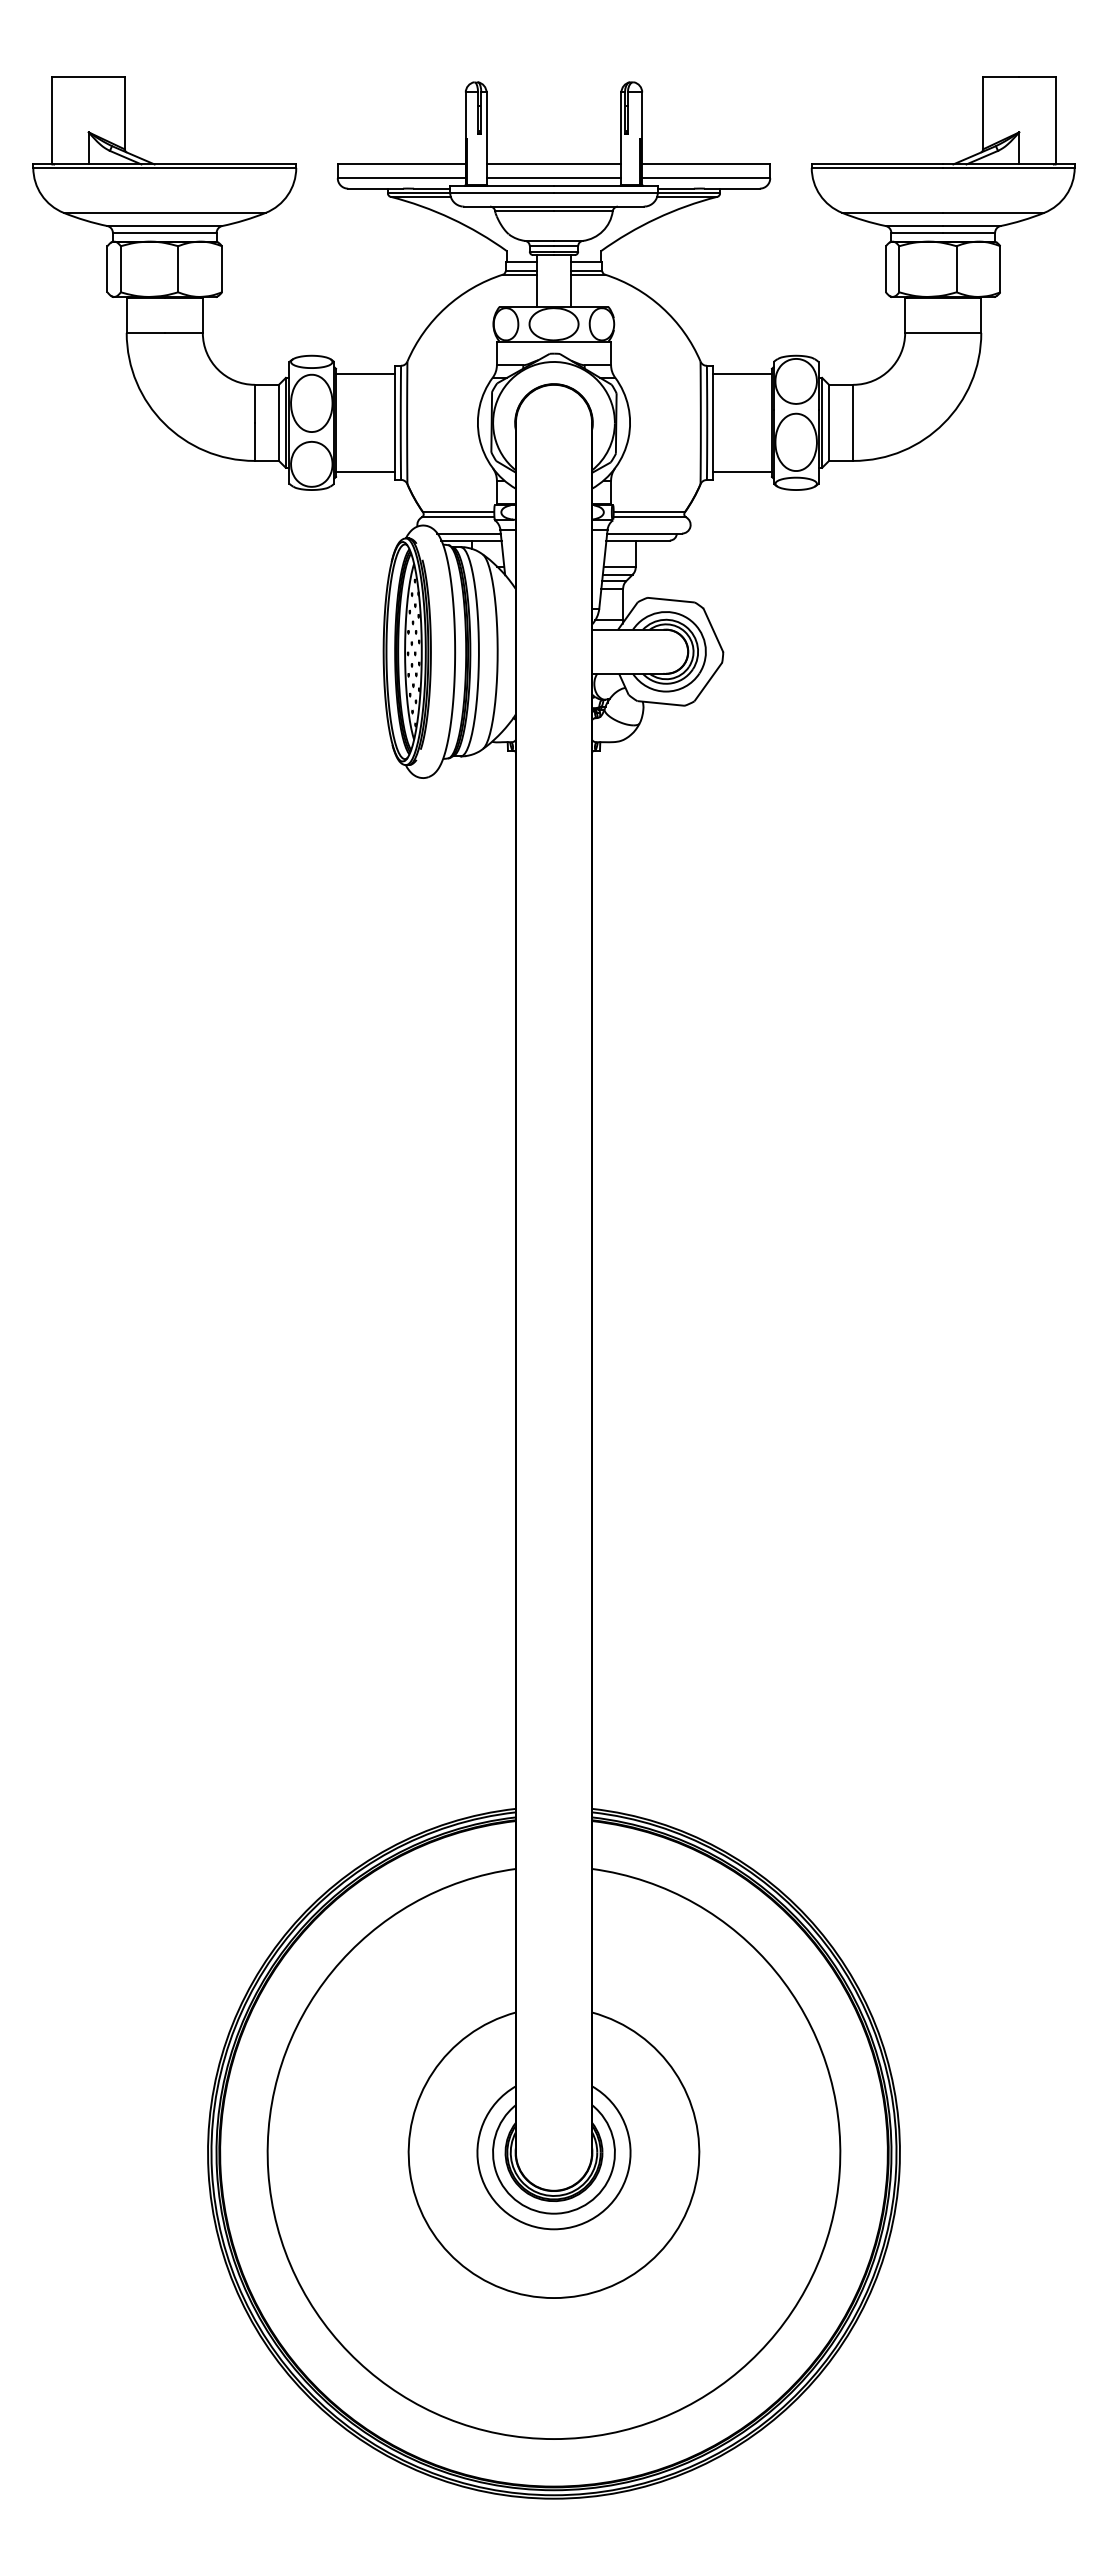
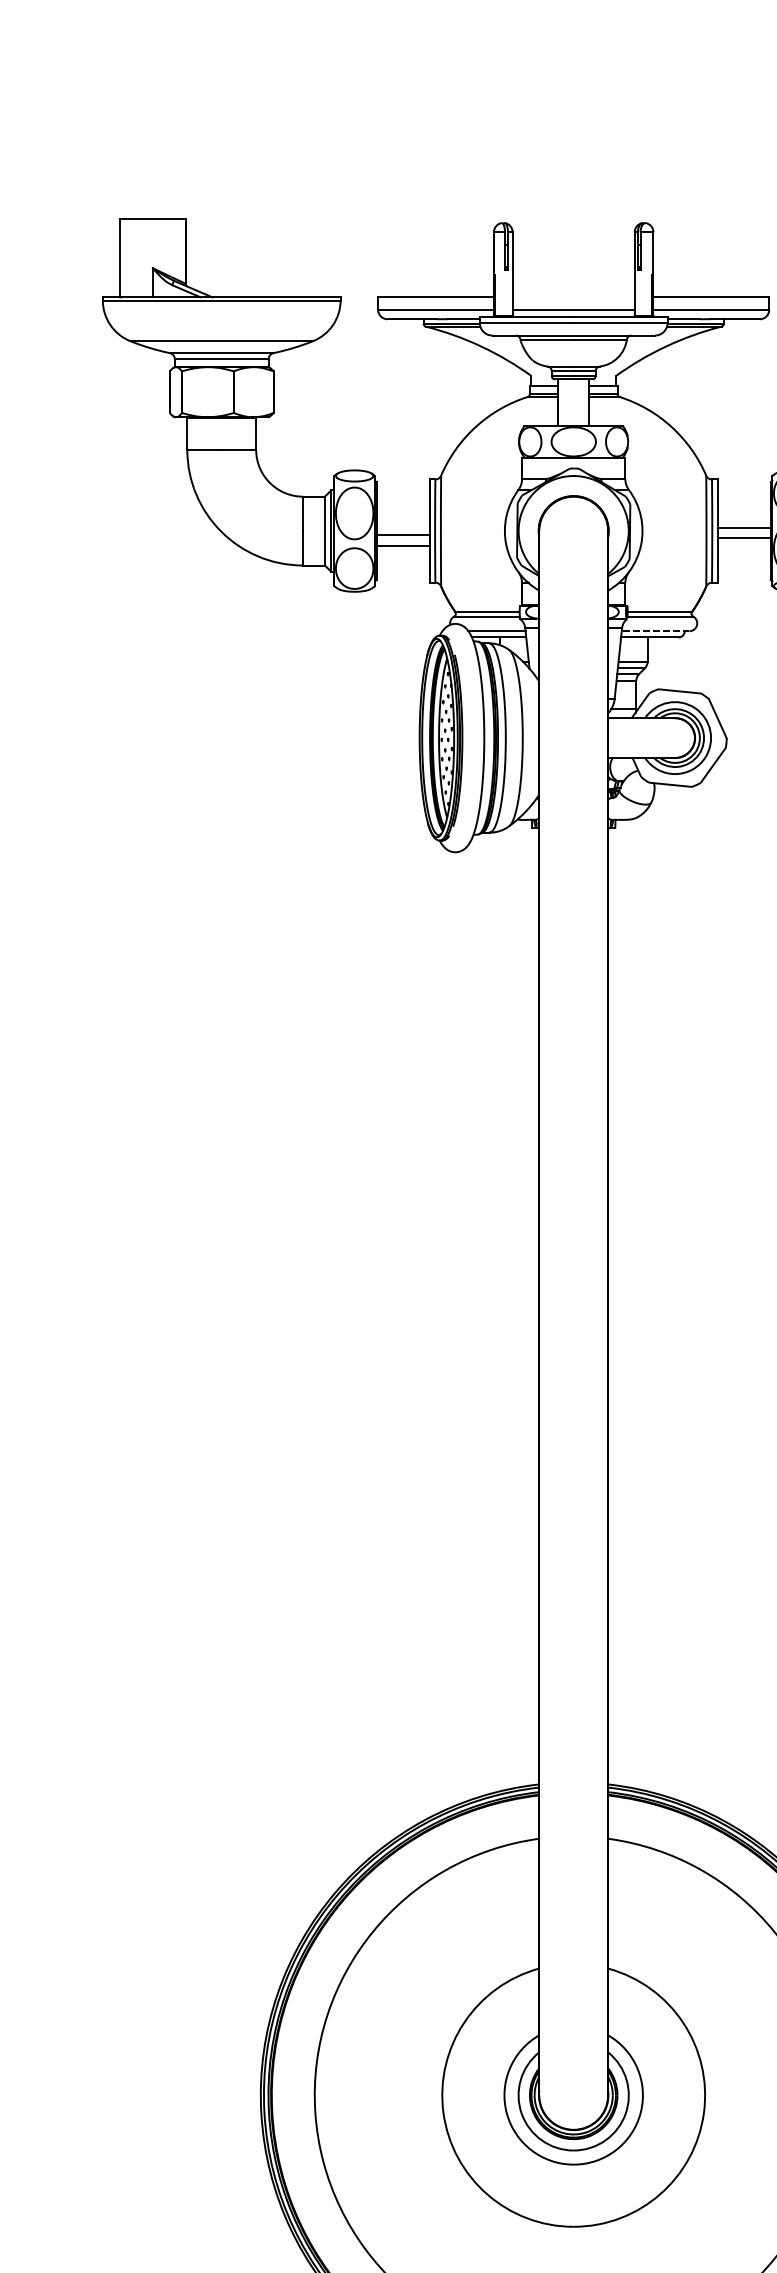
line: (553, 164) -> (573, 297), removed
line: (365, 373) -> (403, 546), moved
line: (742, 373) -> (744, 537), moved
line: (365, 472) -> (403, 535), moved
line: (742, 472) -> (744, 528), moved
line: (644, 533) -> (655, 631), solid -> dashed

